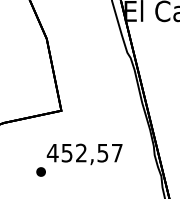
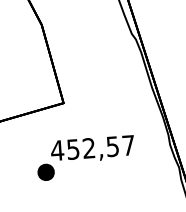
part: (40, 171) -> (45, 171), size x1.6

